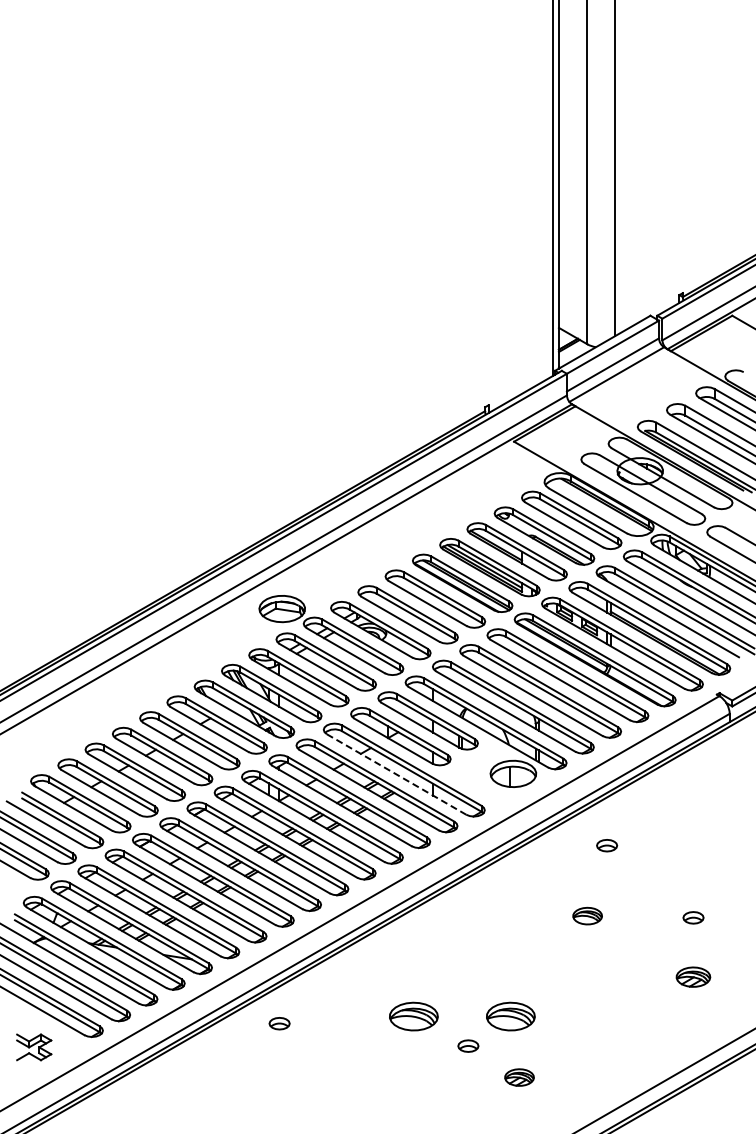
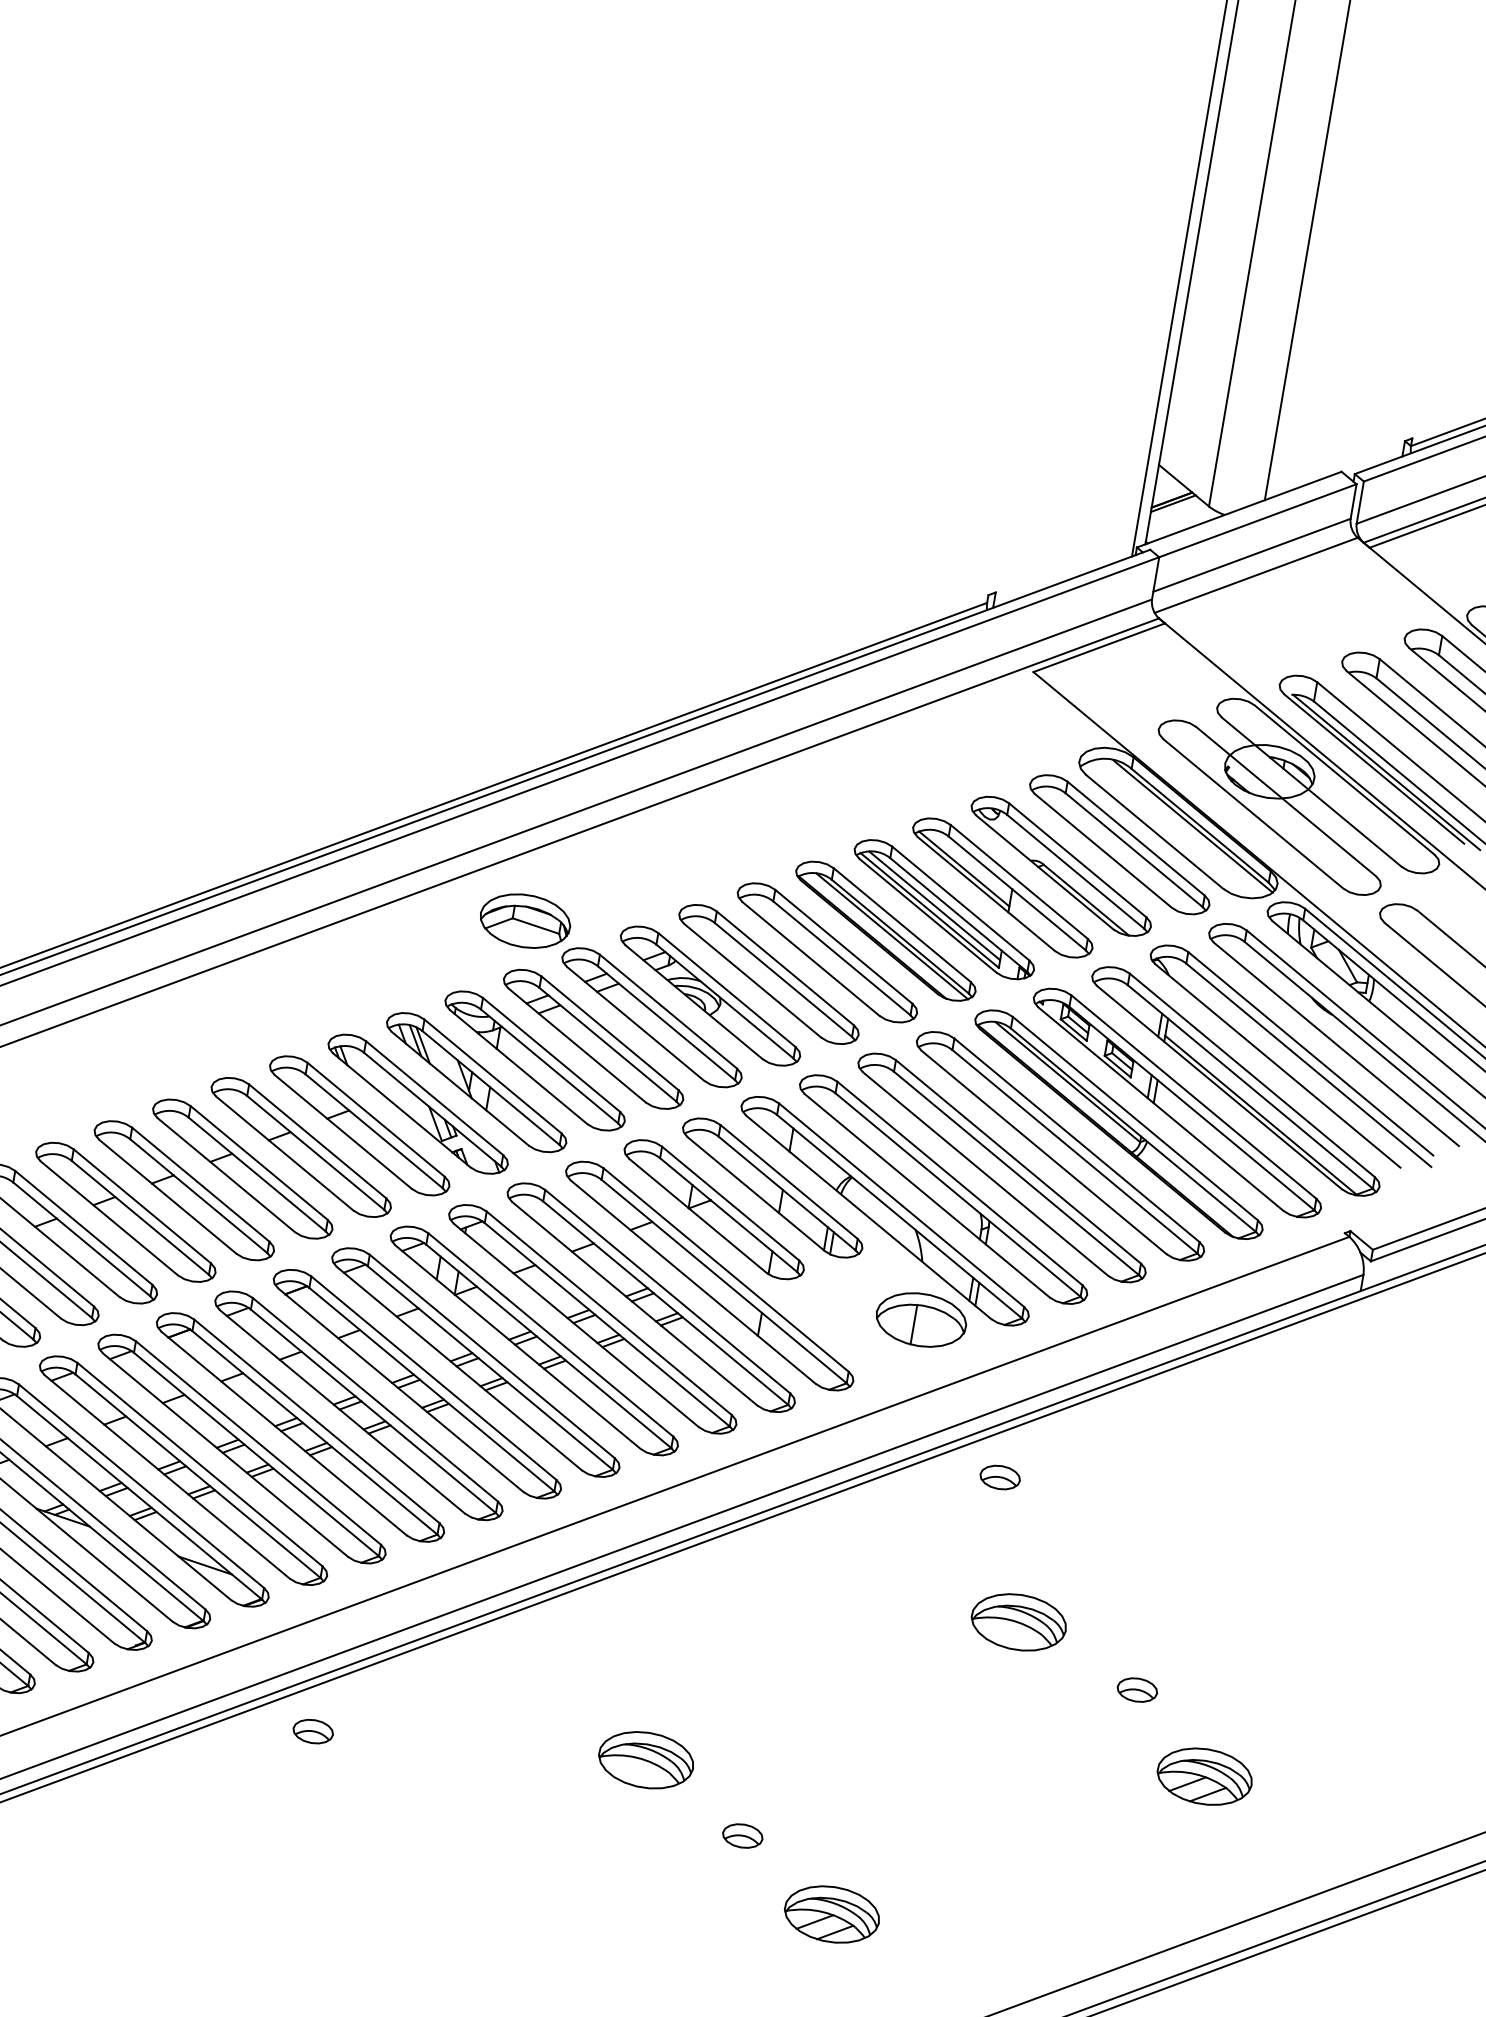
line: (397, 774) -> (695, 1282), dashed -> solid
part: (607, 845) -> (1001, 1477), moved
part: (587, 915) -> (1018, 1620), size x1.67
part: (693, 917) -> (1137, 1689), moved
part: (693, 976) -> (1205, 1775), size x1.43
part: (510, 1016) -> (834, 1792), removed
part: (279, 1023) -> (313, 1731), moved
part: (519, 1077) -> (832, 1914), size x1.67

